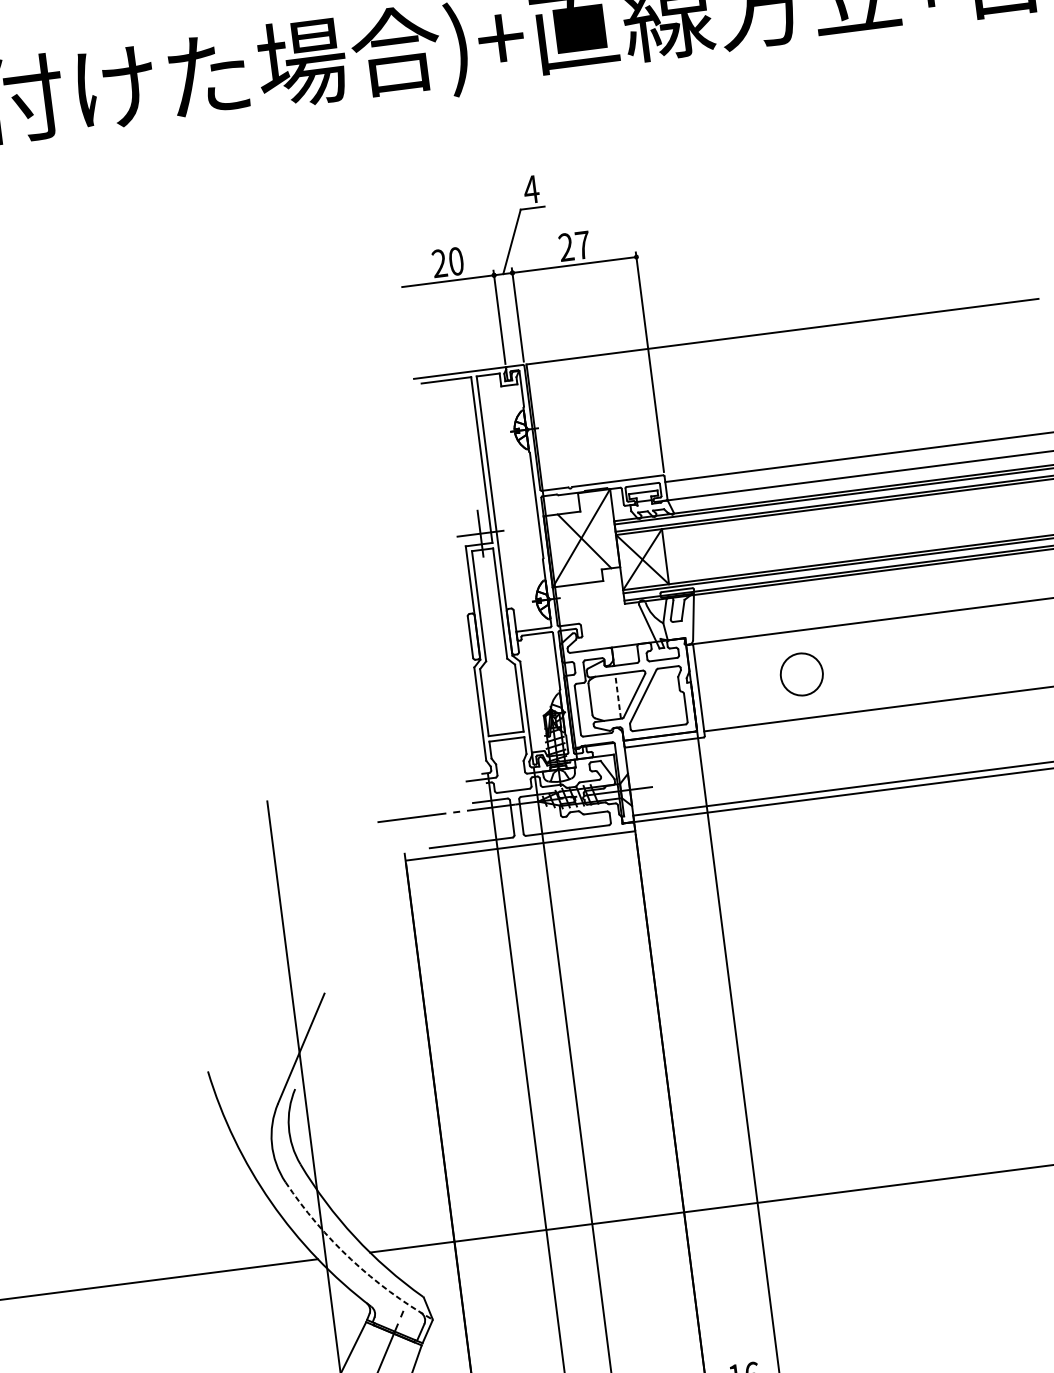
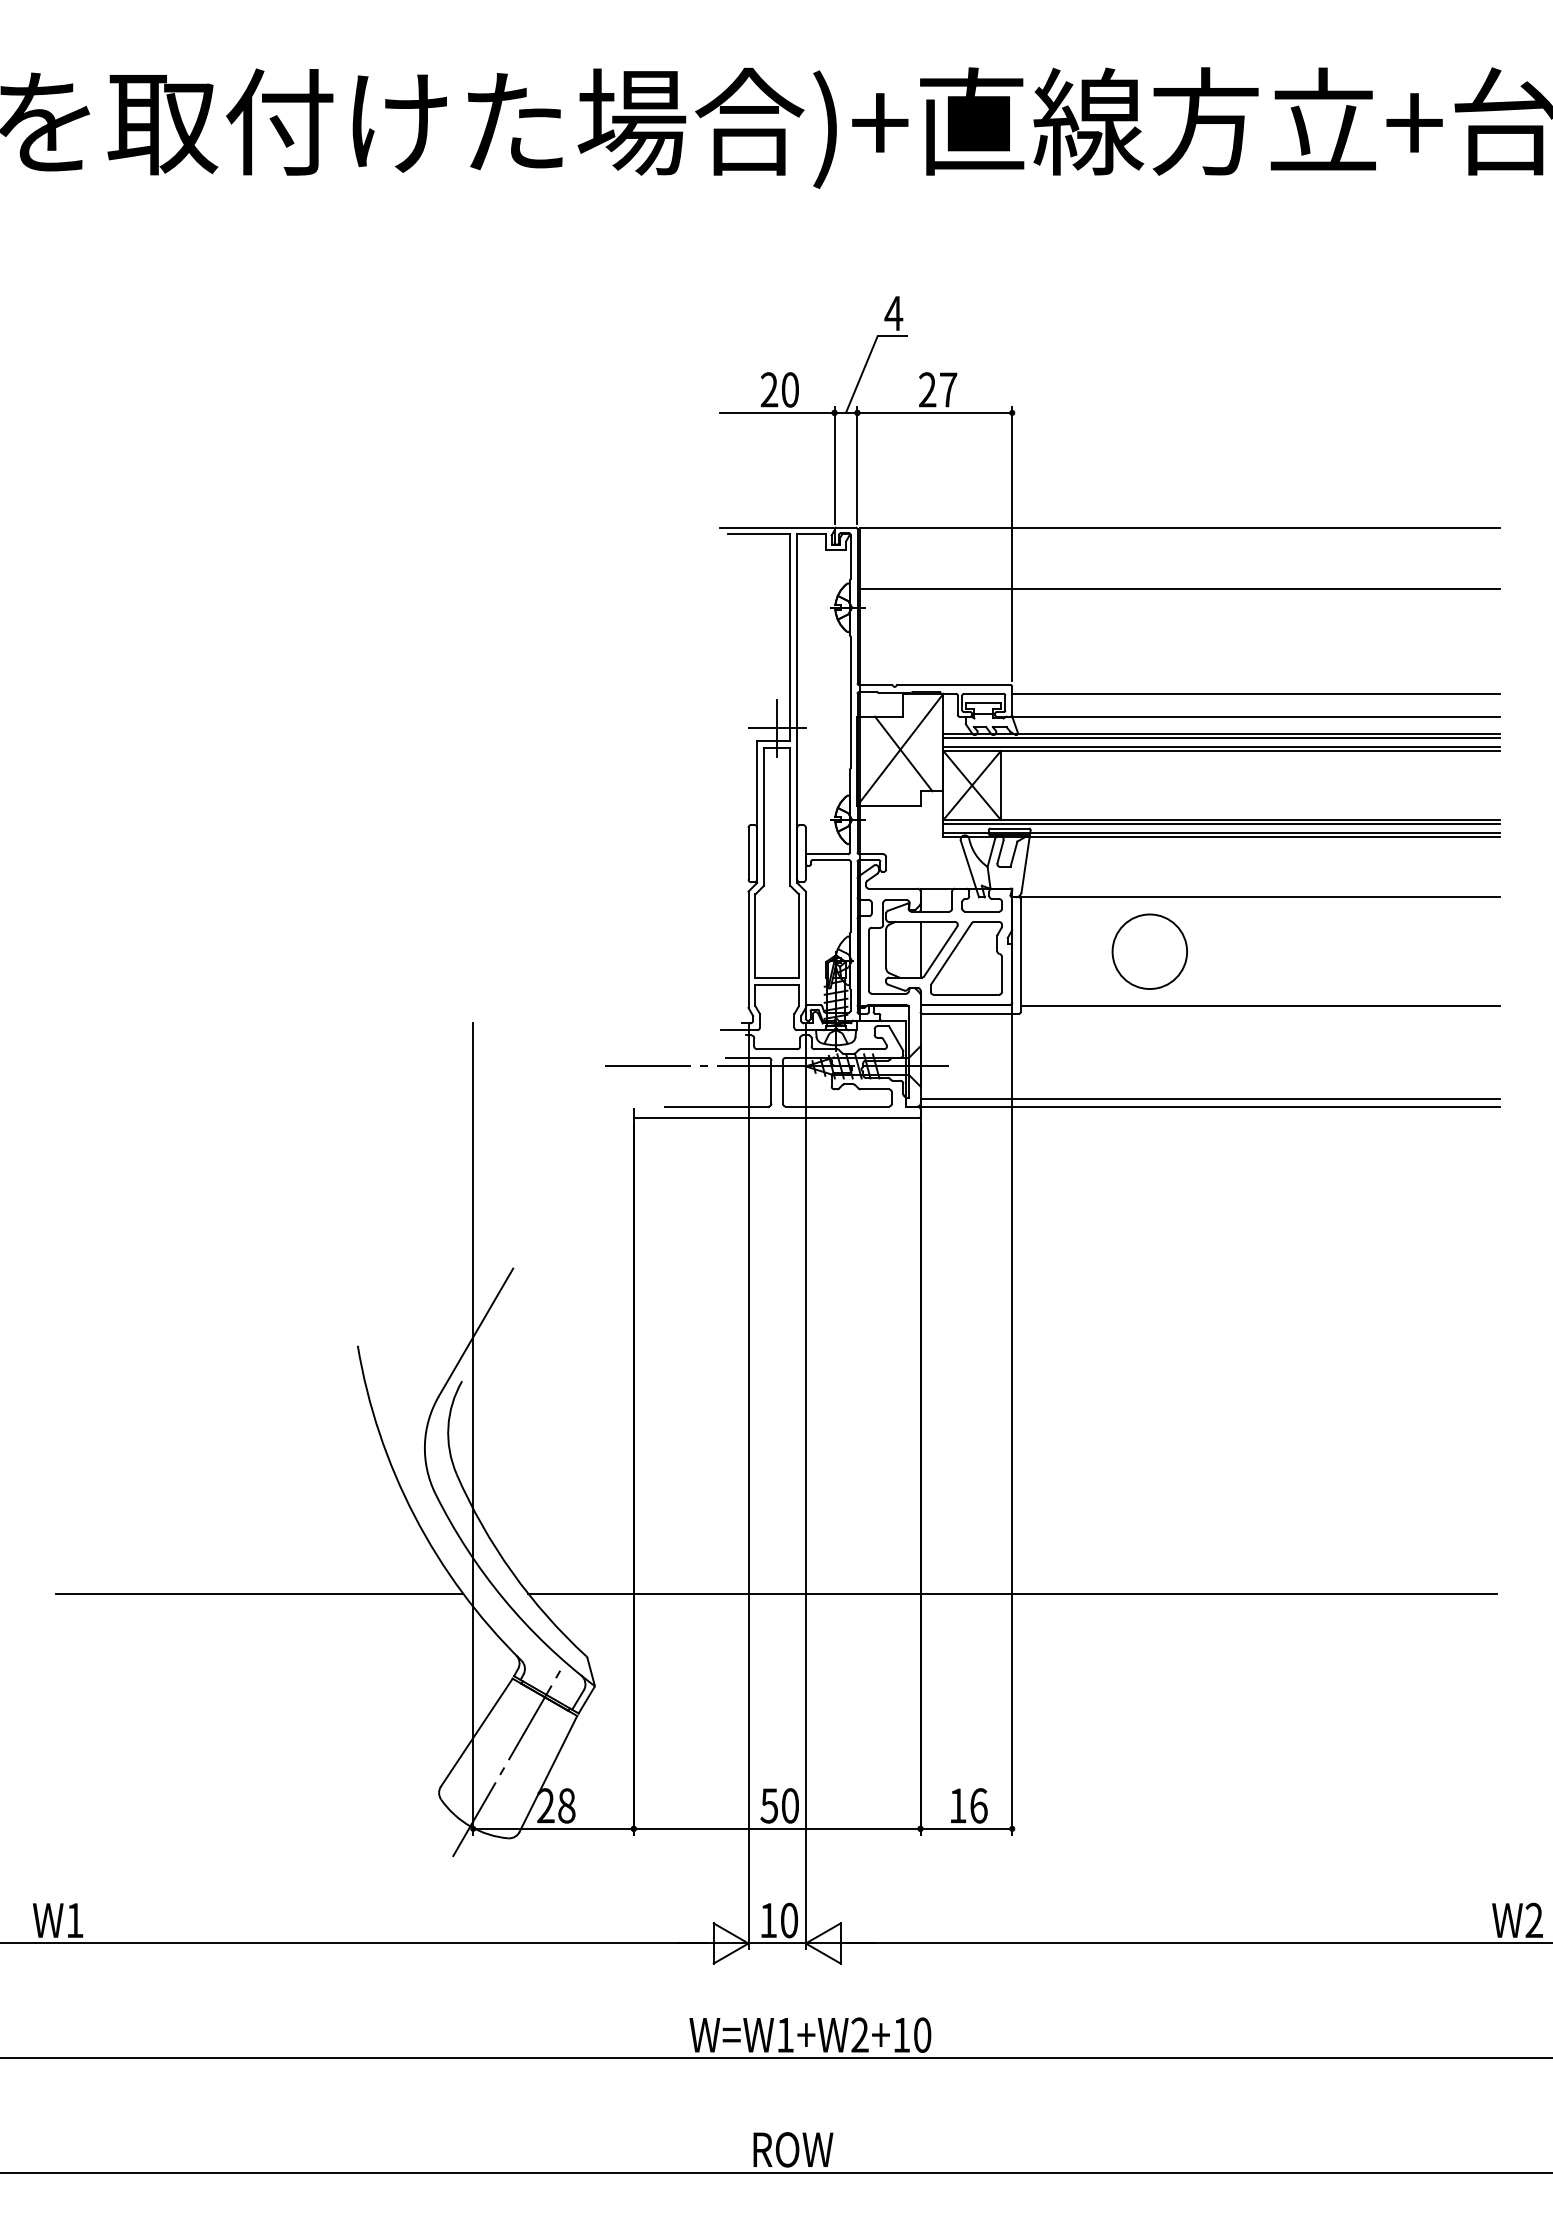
line: (788, 381) -> (1179, 589), added
circle: (801, 674) -> (1149, 951), size x1.43
line: (618, 696) -> (920, 949), dashed -> solid
arc: (351, 1259) -> (504, 1599), dashed -> solid

